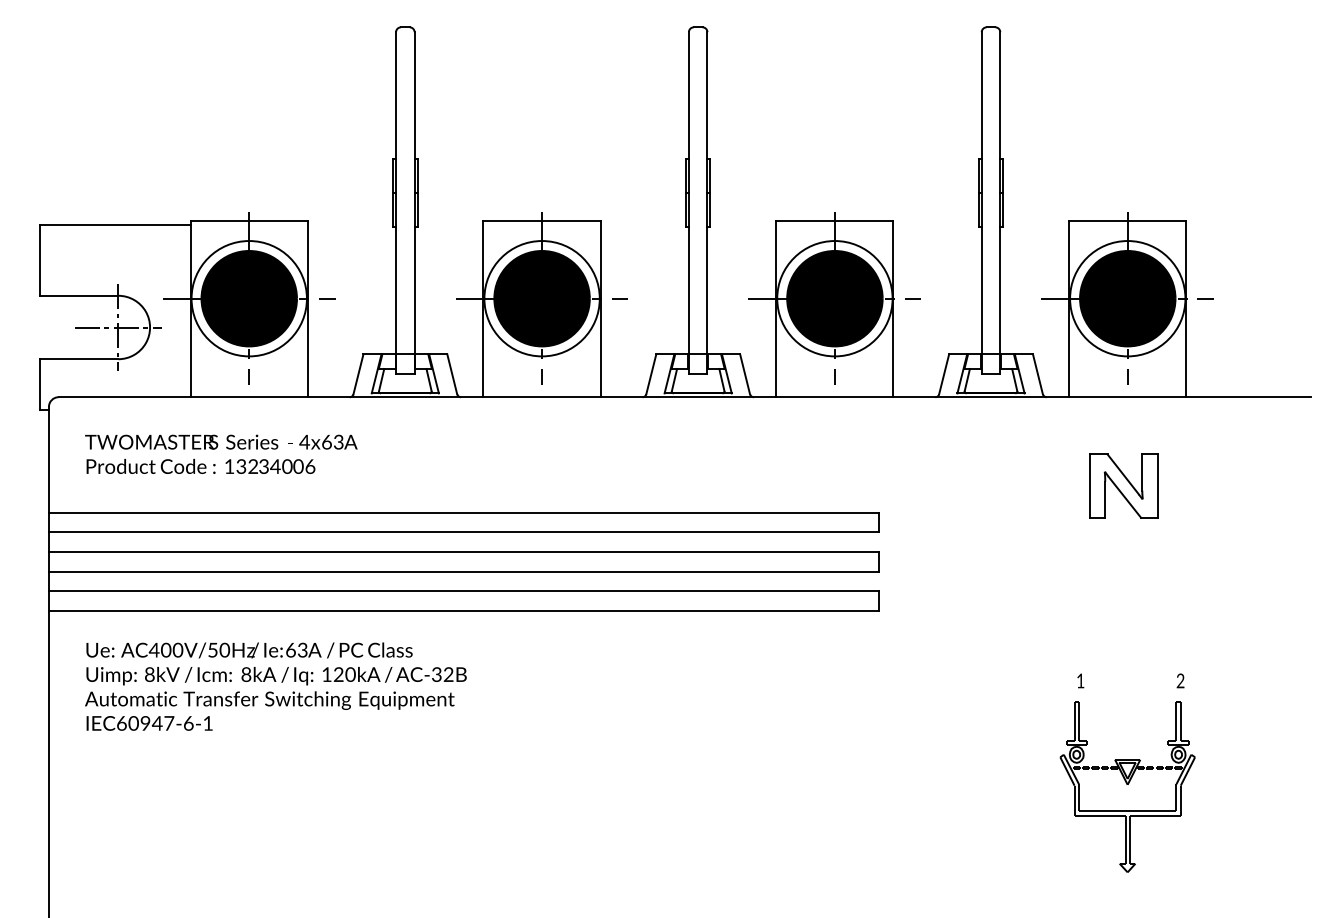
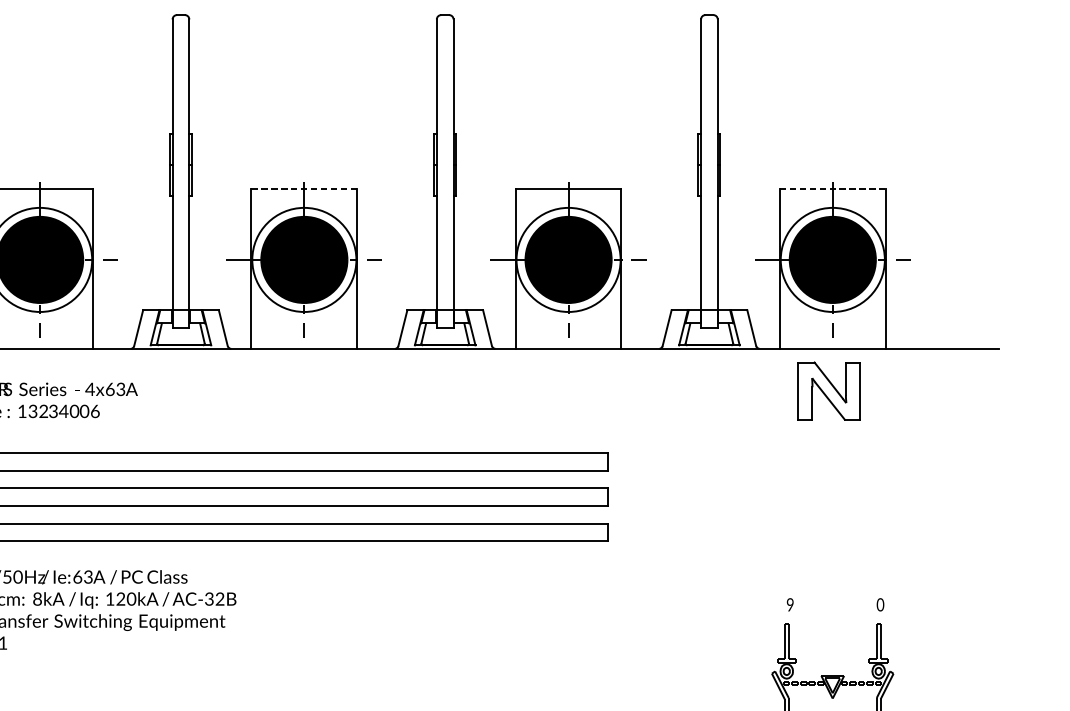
line: (542, 220) -> (304, 189), solid -> dashed
line: (1127, 220) -> (832, 189), solid -> dashed
part: (1123, 485) -> (828, 390), moved
text: (1080, 680) -> (790, 604), 1 -> 9
text: (1180, 682) -> (880, 606), 2 -> 0

